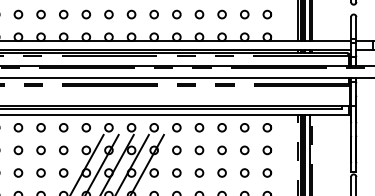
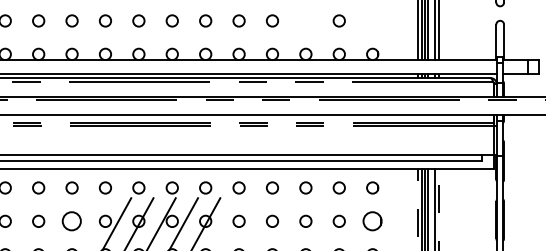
circle: (221, 14) -> (305, 20), removed
part: (267, 14) -> (372, 20), removed
circle: (63, 150) -> (71, 221), size x1.6
part: (267, 150) -> (372, 221), size x1.6

